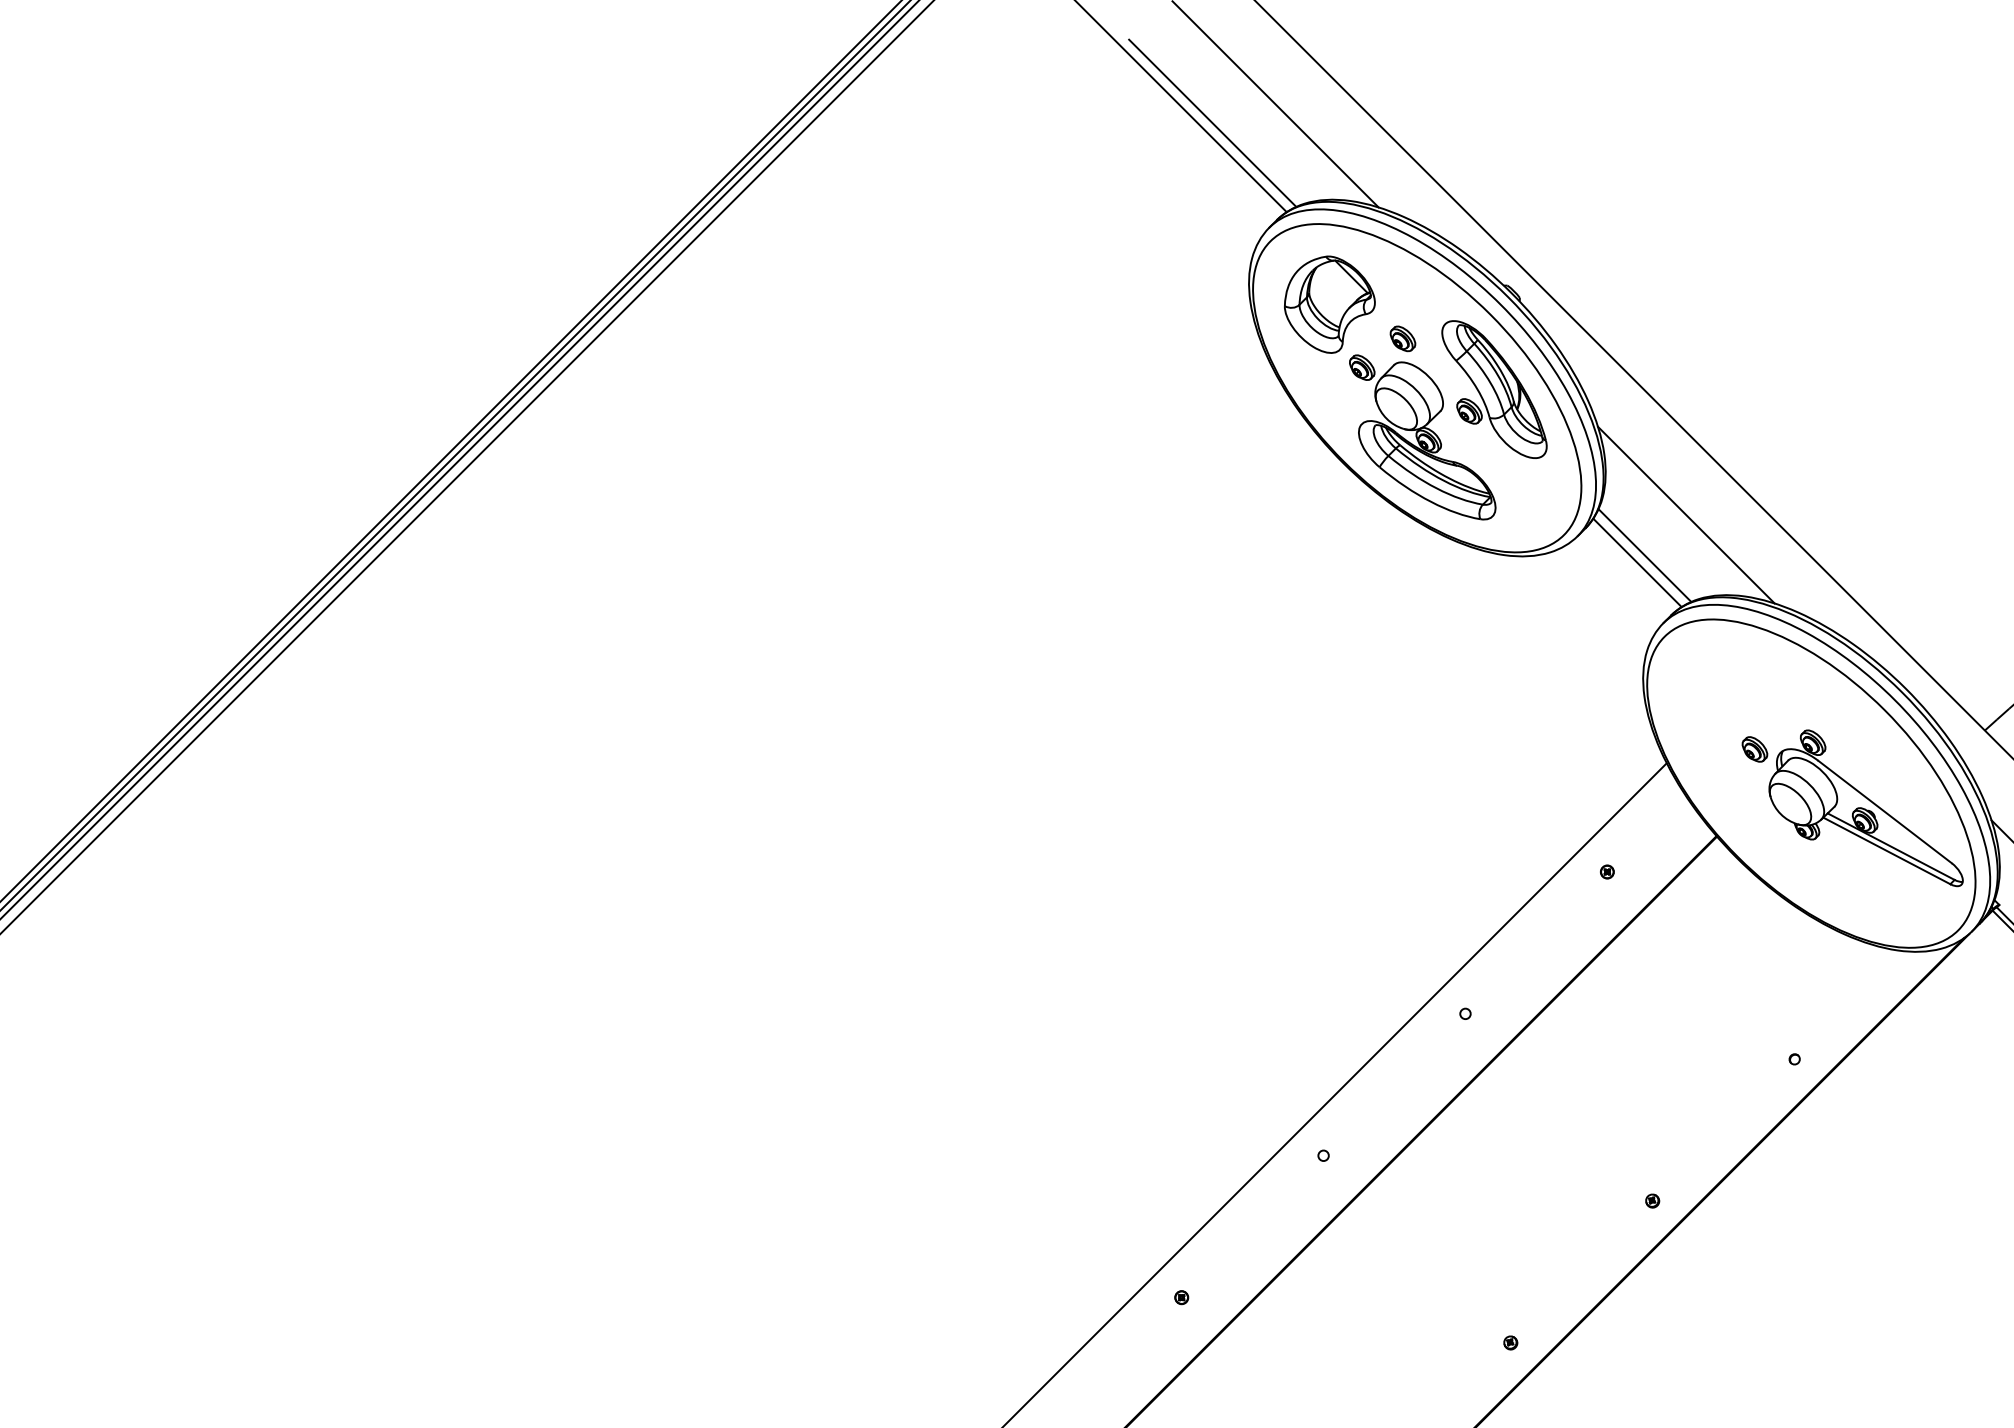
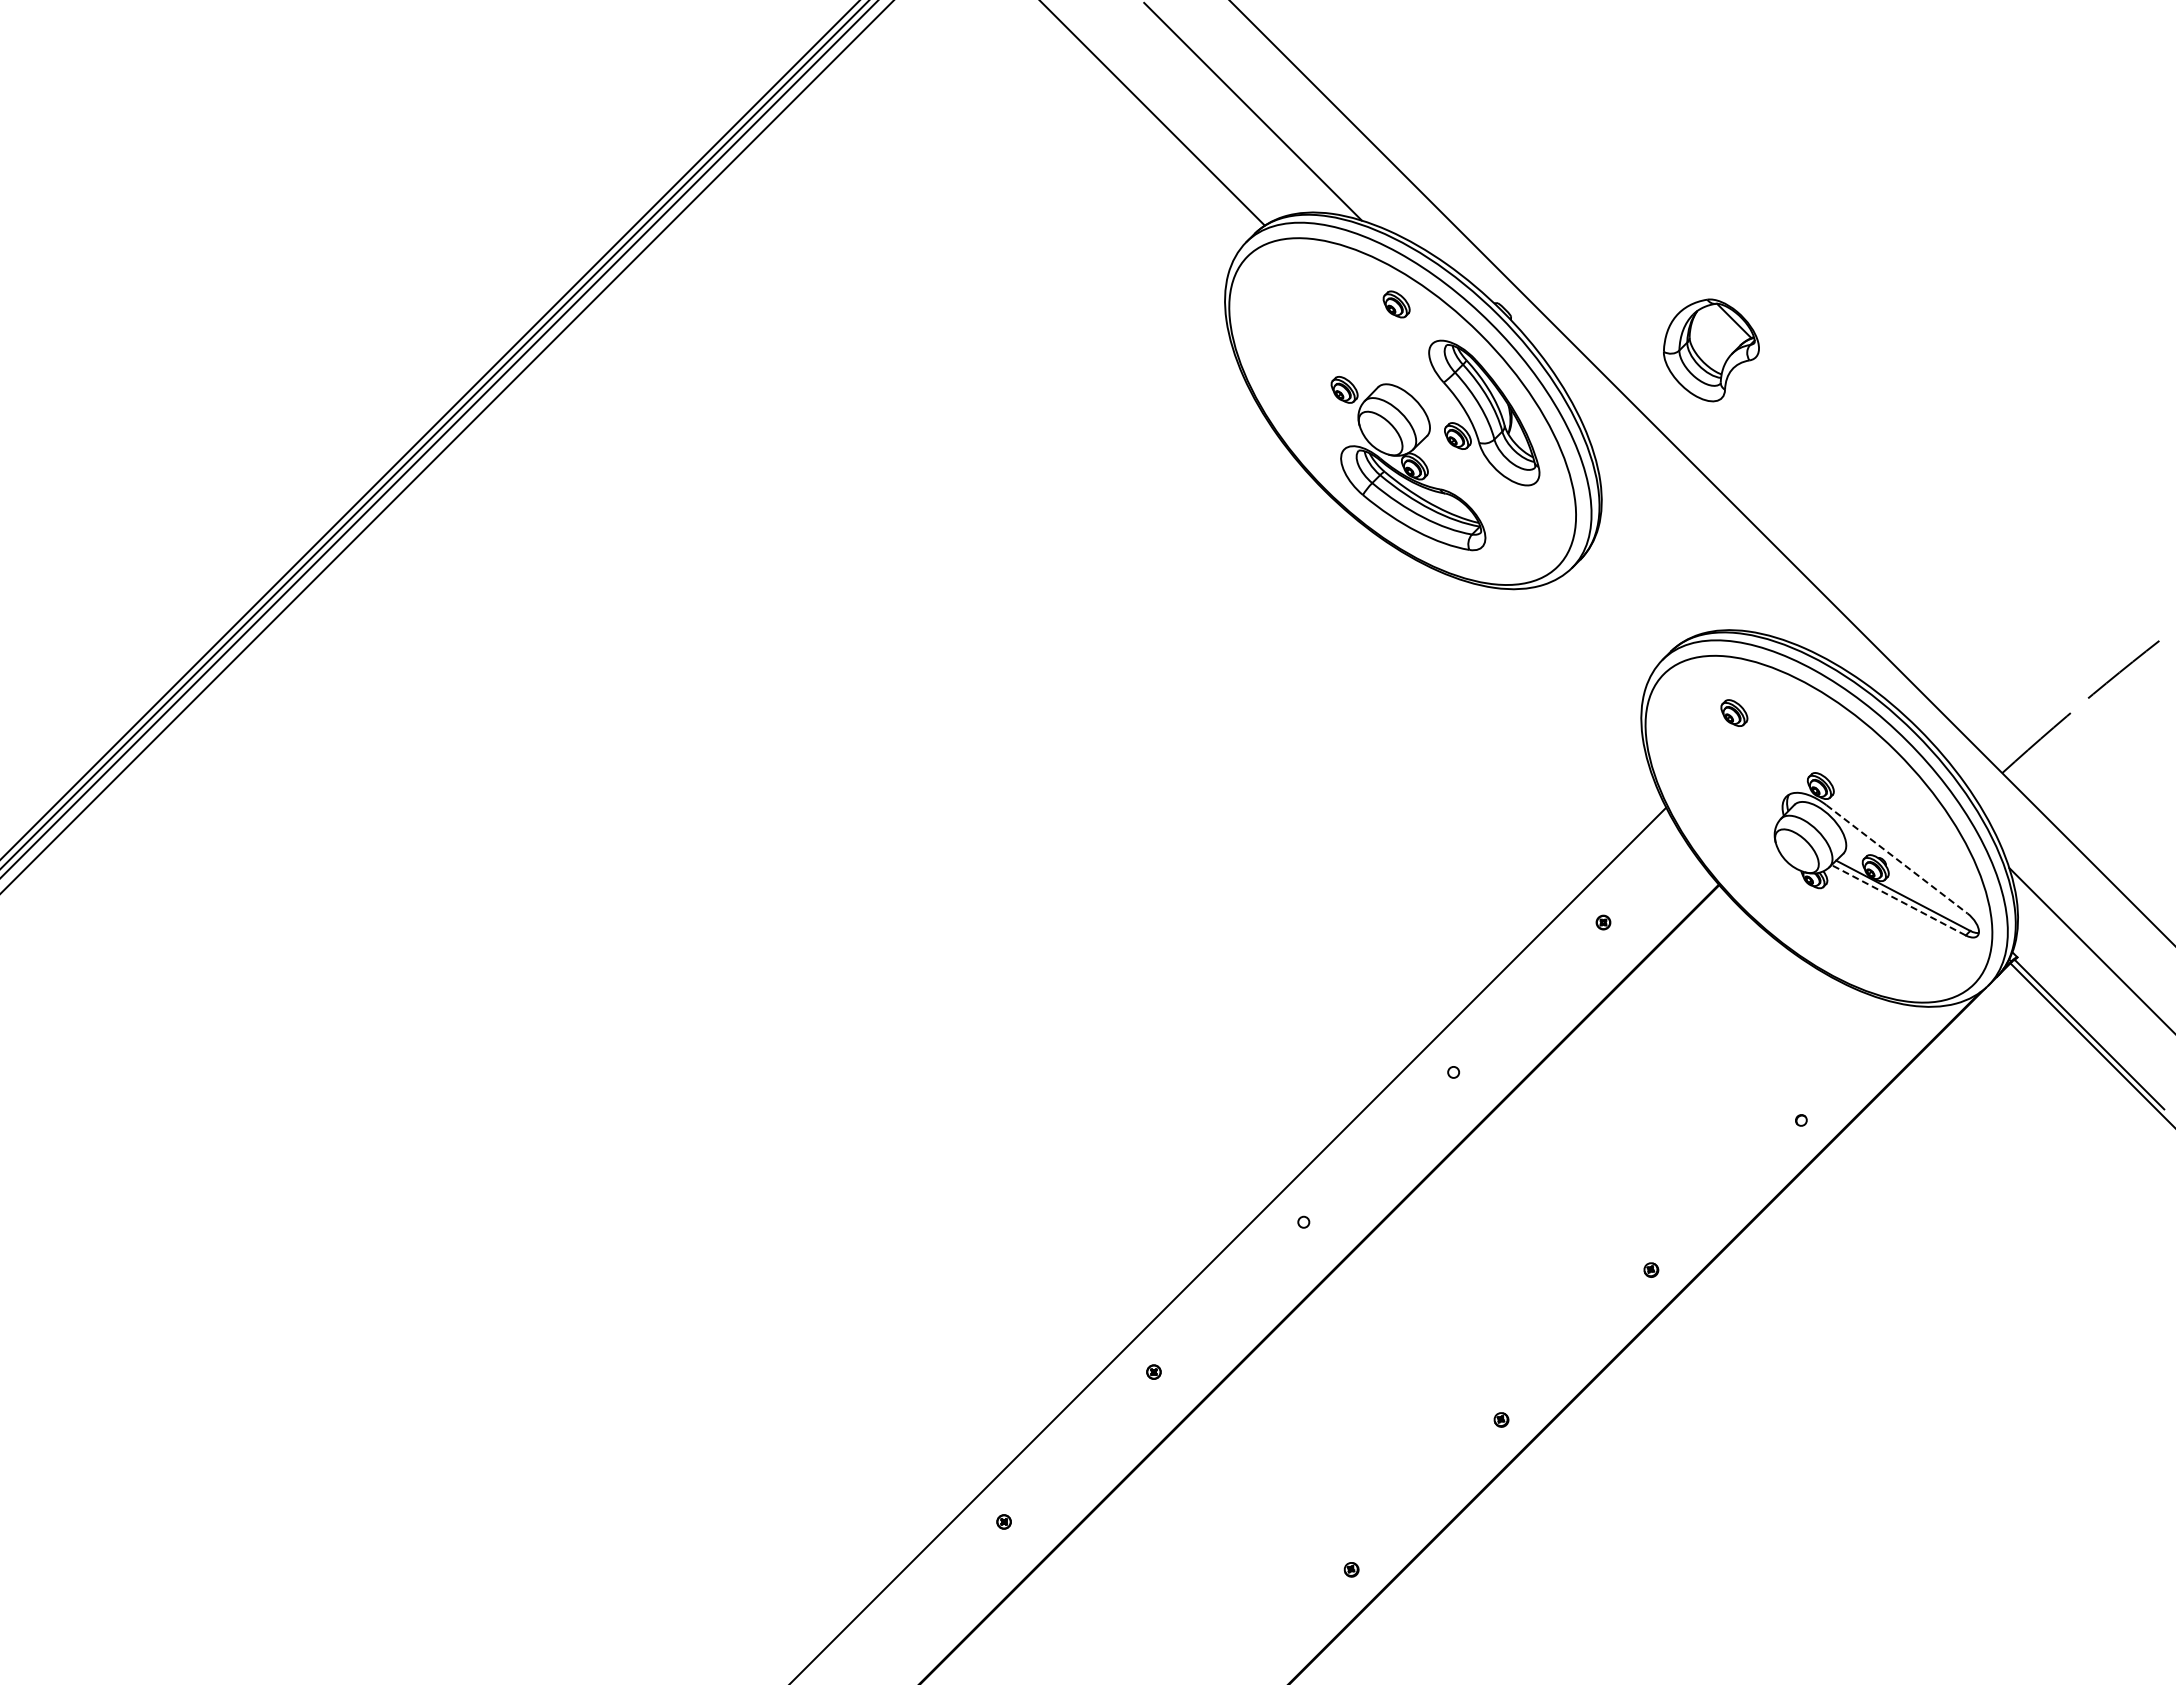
line: (1212, 123) -> (1186, 131), removed
part: (1329, 304) -> (1711, 350), moved
part: (1402, 338) -> (1396, 304), moved
line: (1685, 515) -> (1686, 545), removed
line: (1645, 555) -> (1643, 588), removed
line: (1636, 562) -> (1634, 595), removed
part: (1755, 748) -> (1734, 712), moved
line: (1884, 812) -> (1896, 859), solid -> dashed
line: (1886, 851) -> (1898, 900), solid -> dashed

